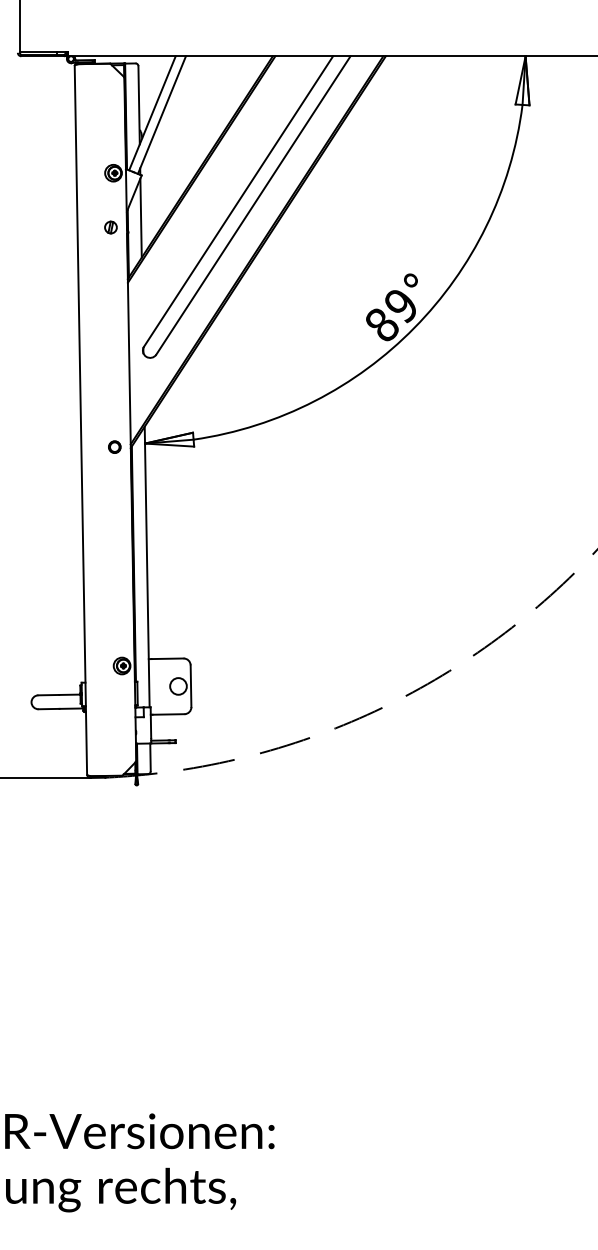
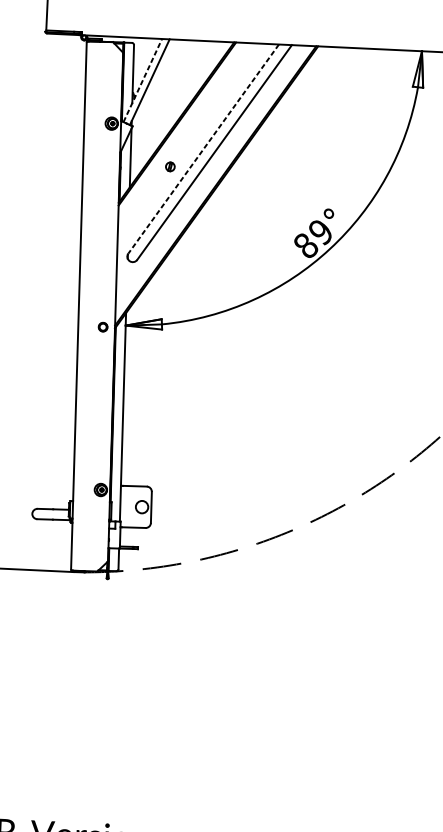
line: (152, 113) -> (142, 80), solid -> dashed
line: (238, 201) -> (203, 149), solid -> dashed
part: (110, 227) -> (170, 166), moved

